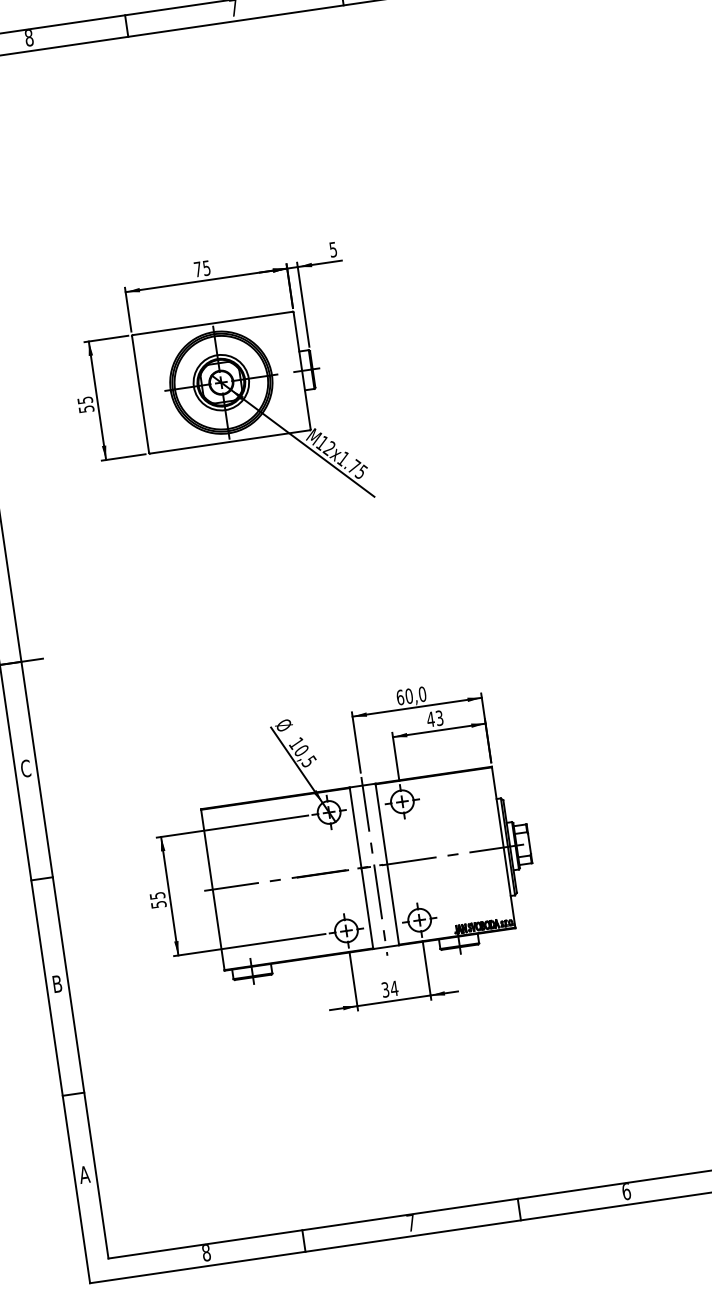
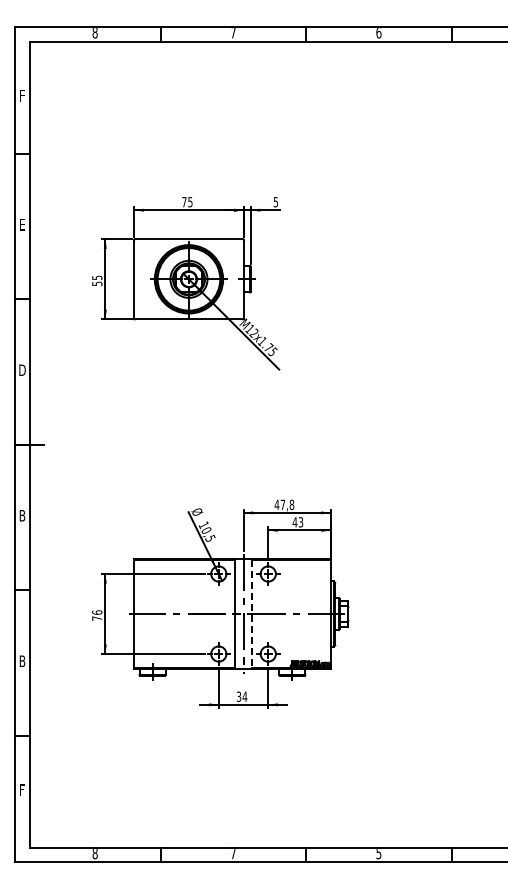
text: (411, 695) -> (284, 504), 60,0 -> 47,8
text: (25, 768) -> (22, 515), C -> B
line: (387, 865) -> (252, 614), solid -> dashed
text: (158, 900) -> (97, 615), 55 -> 76
text: (83, 1174) -> (21, 789), A -> F
text: (626, 1193) -> (378, 854), 6 -> 5

